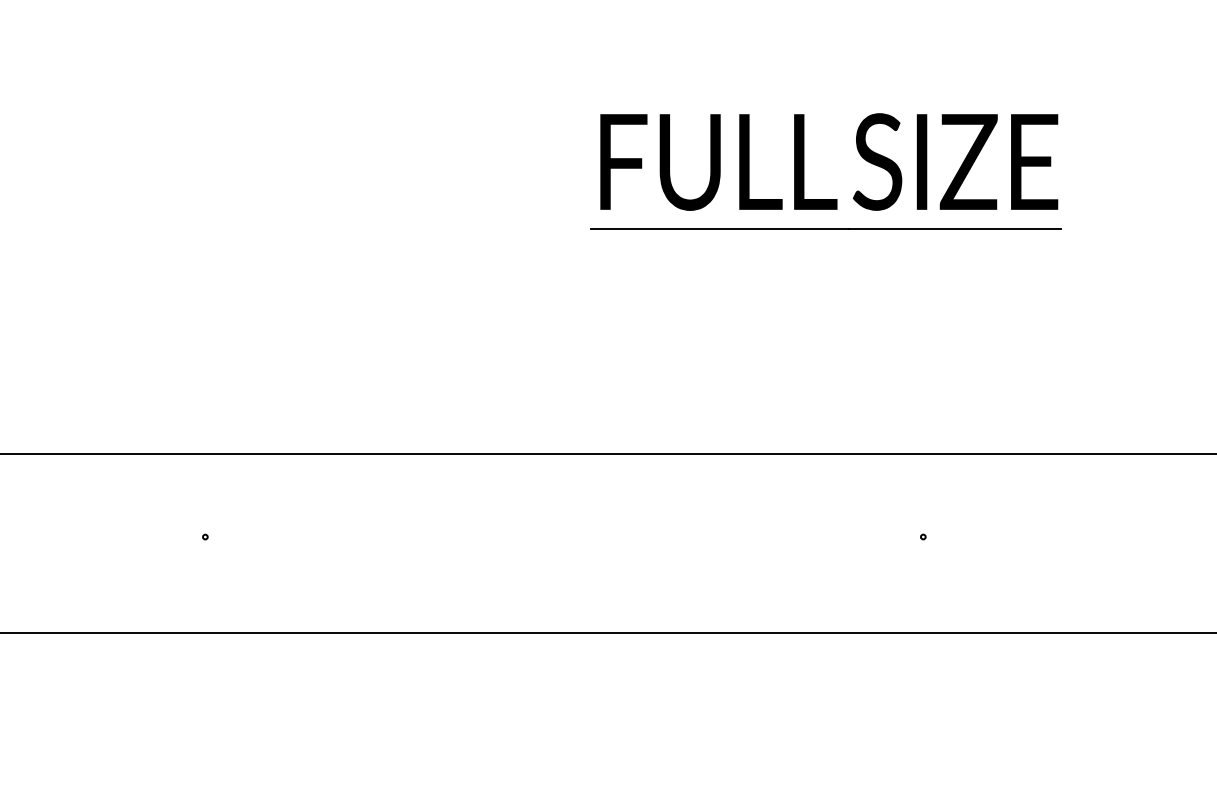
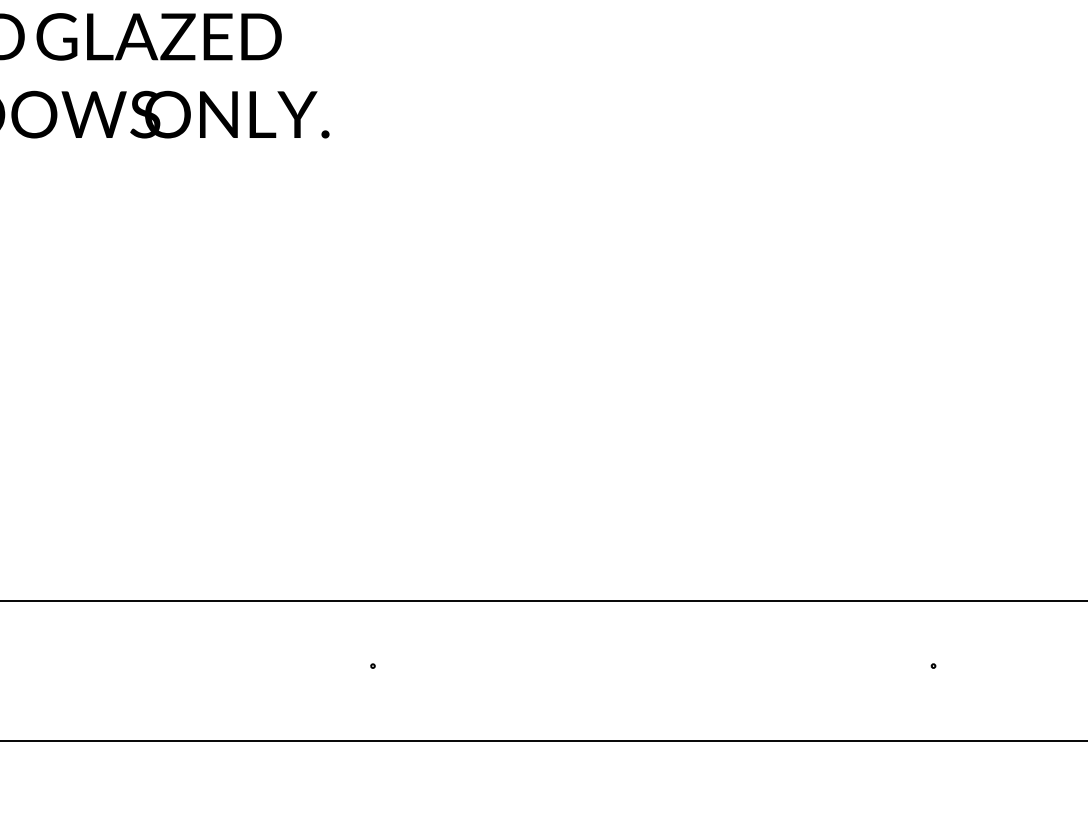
part: (804, 171) -> (840, 380), removed

